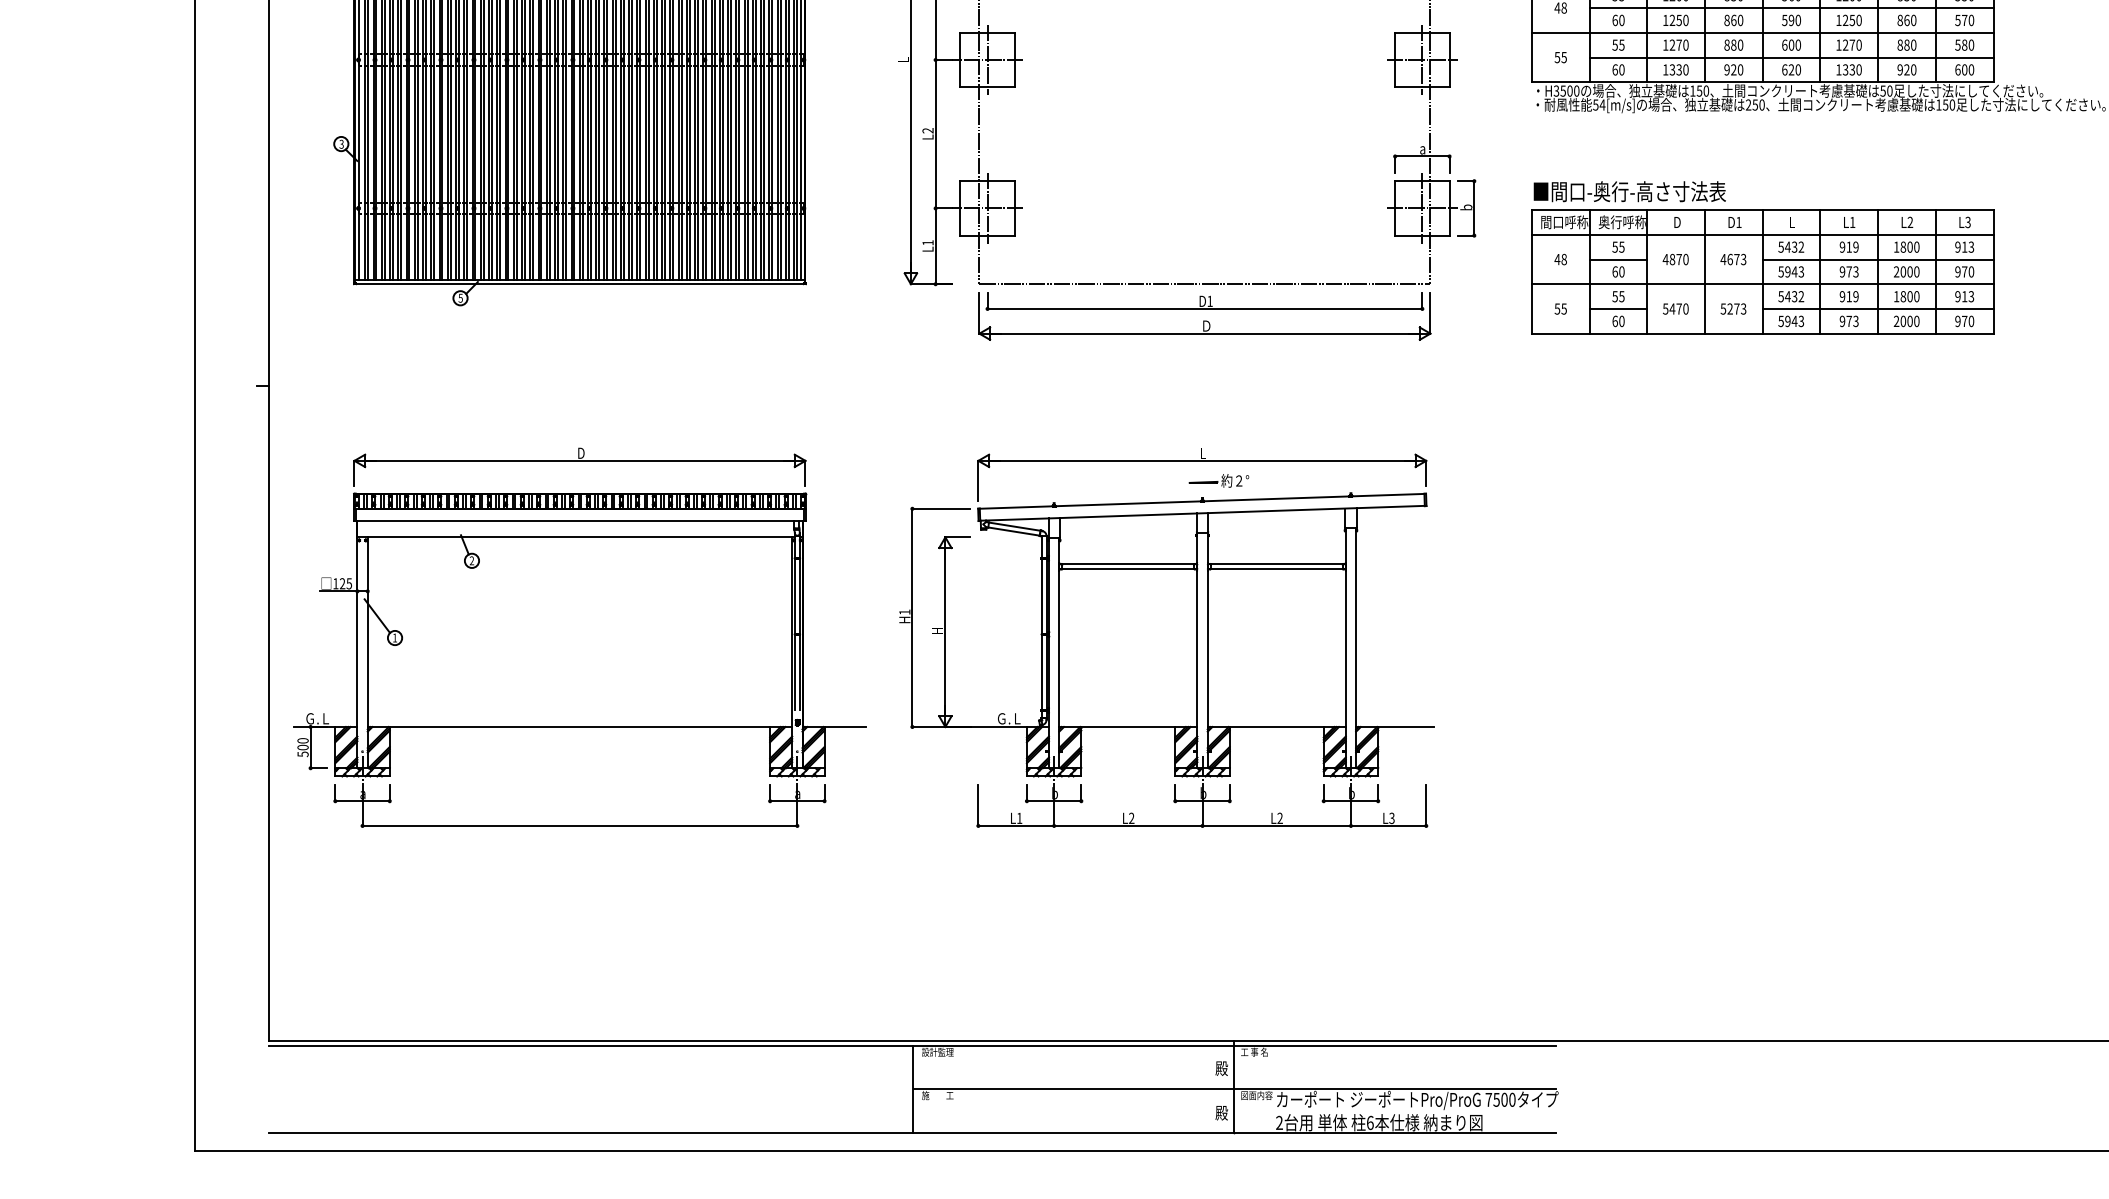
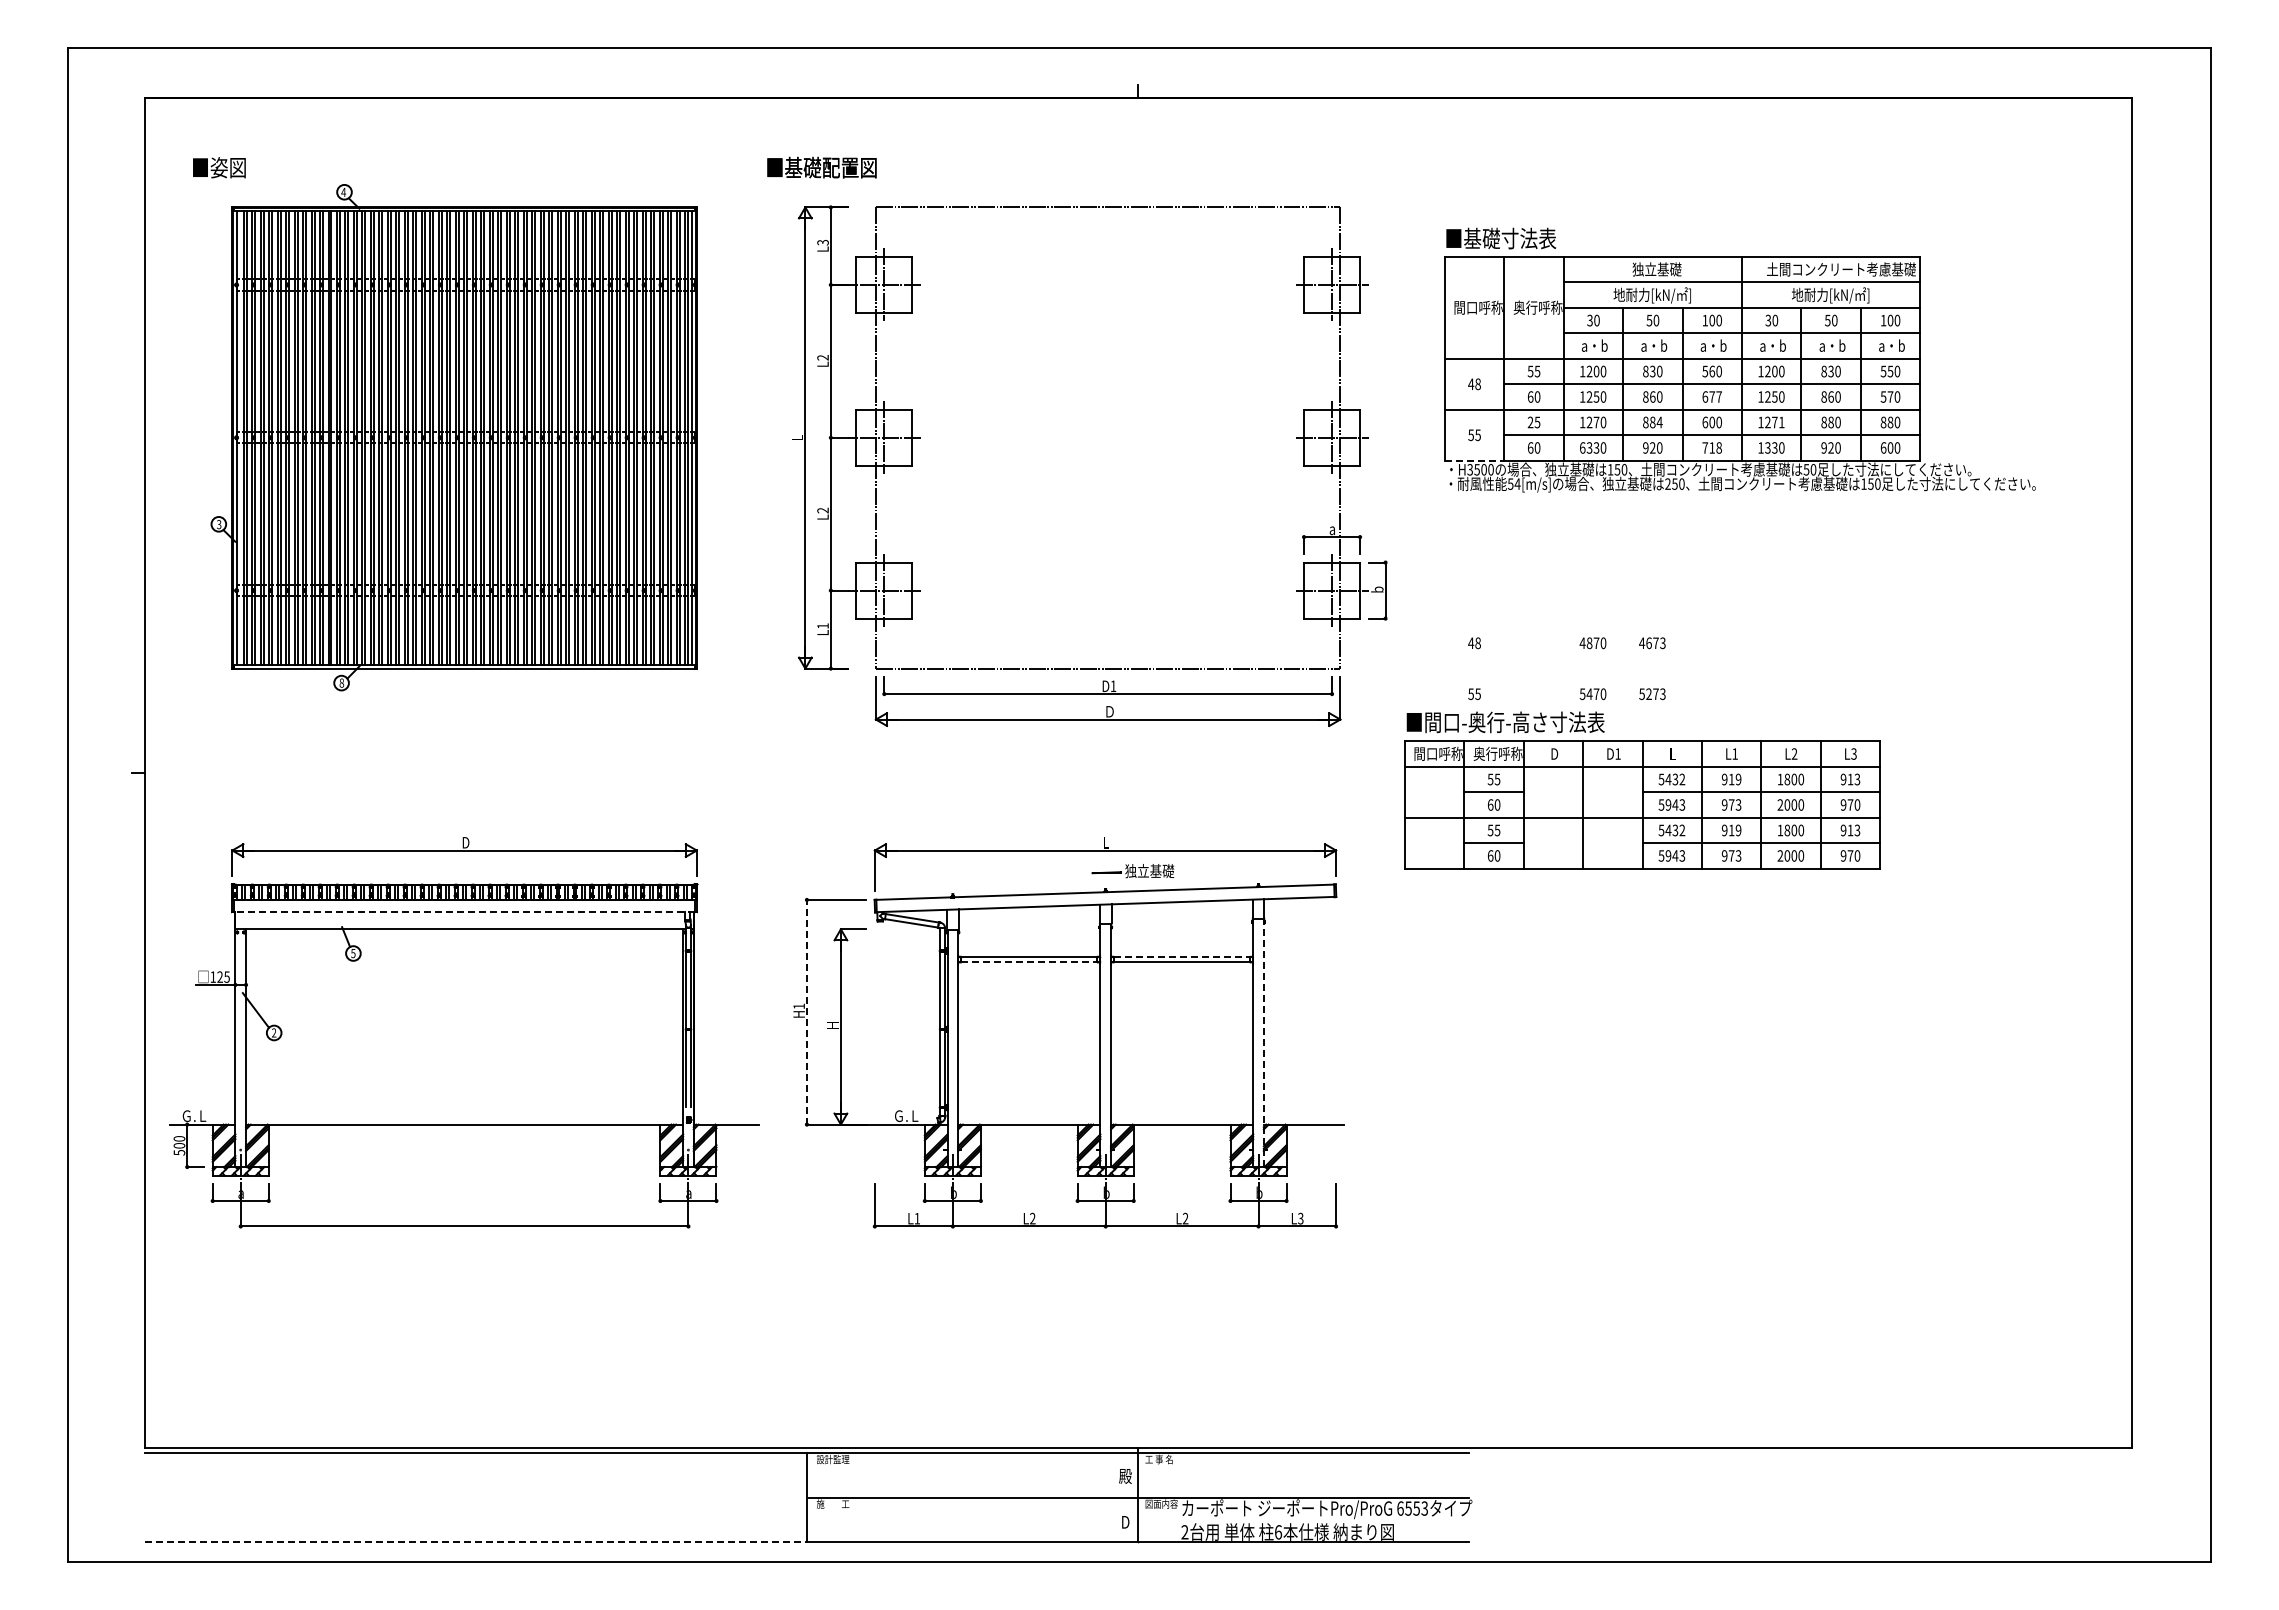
text: (1790, 19) -> (1711, 396), 590 -> 677
text: (1615, 45) -> (1530, 422), 55 -> 25
text: (1740, 45) -> (1659, 422), 880 -> 884
text: (1858, 45) -> (1781, 422), 1270 -> 1271
text: (1957, 45) -> (1883, 422), 580 -> 880
text: (1665, 69) -> (1582, 447), 1330 -> 6330
text: (1790, 69) -> (1711, 447), 620 -> 718
line: (1560, 82) -> (1474, 460), solid -> dashed
part: (1762, 257) -> (1642, 790), moved
text: (460, 297) -> (341, 682), 5 -> 8
text: (1245, 481) -> (1149, 871), 約２° -> 独立基礎
line: (579, 521) -> (464, 912), solid -> dashed
text: (472, 560) -> (353, 953), 2 -> 5
line: (1277, 564) -> (1182, 957), solid -> dashed
line: (1128, 569) -> (1029, 962), solid -> dashed
line: (911, 617) -> (806, 1011), solid -> dashed
text: (394, 637) -> (273, 1032), 1 -> 2
line: (1355, 648) -> (1263, 1043), solid -> dashed
text: (1500, 1099) -> (1412, 1508), 7500 -> 6553
text: (1221, 1112) -> (1125, 1521), 殿 -> D
line: (591, 1132) -> (476, 1542), solid -> dashed

